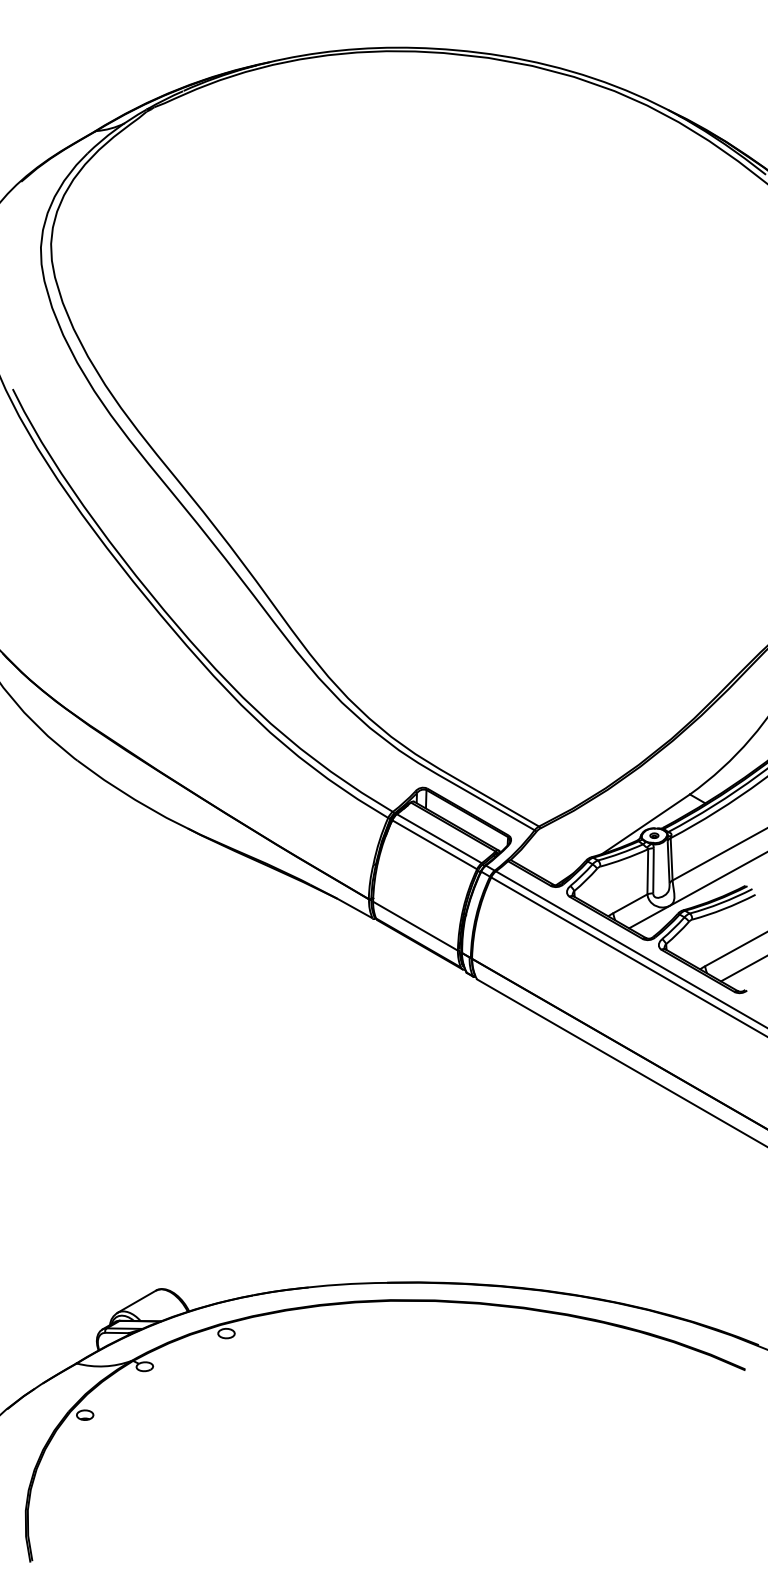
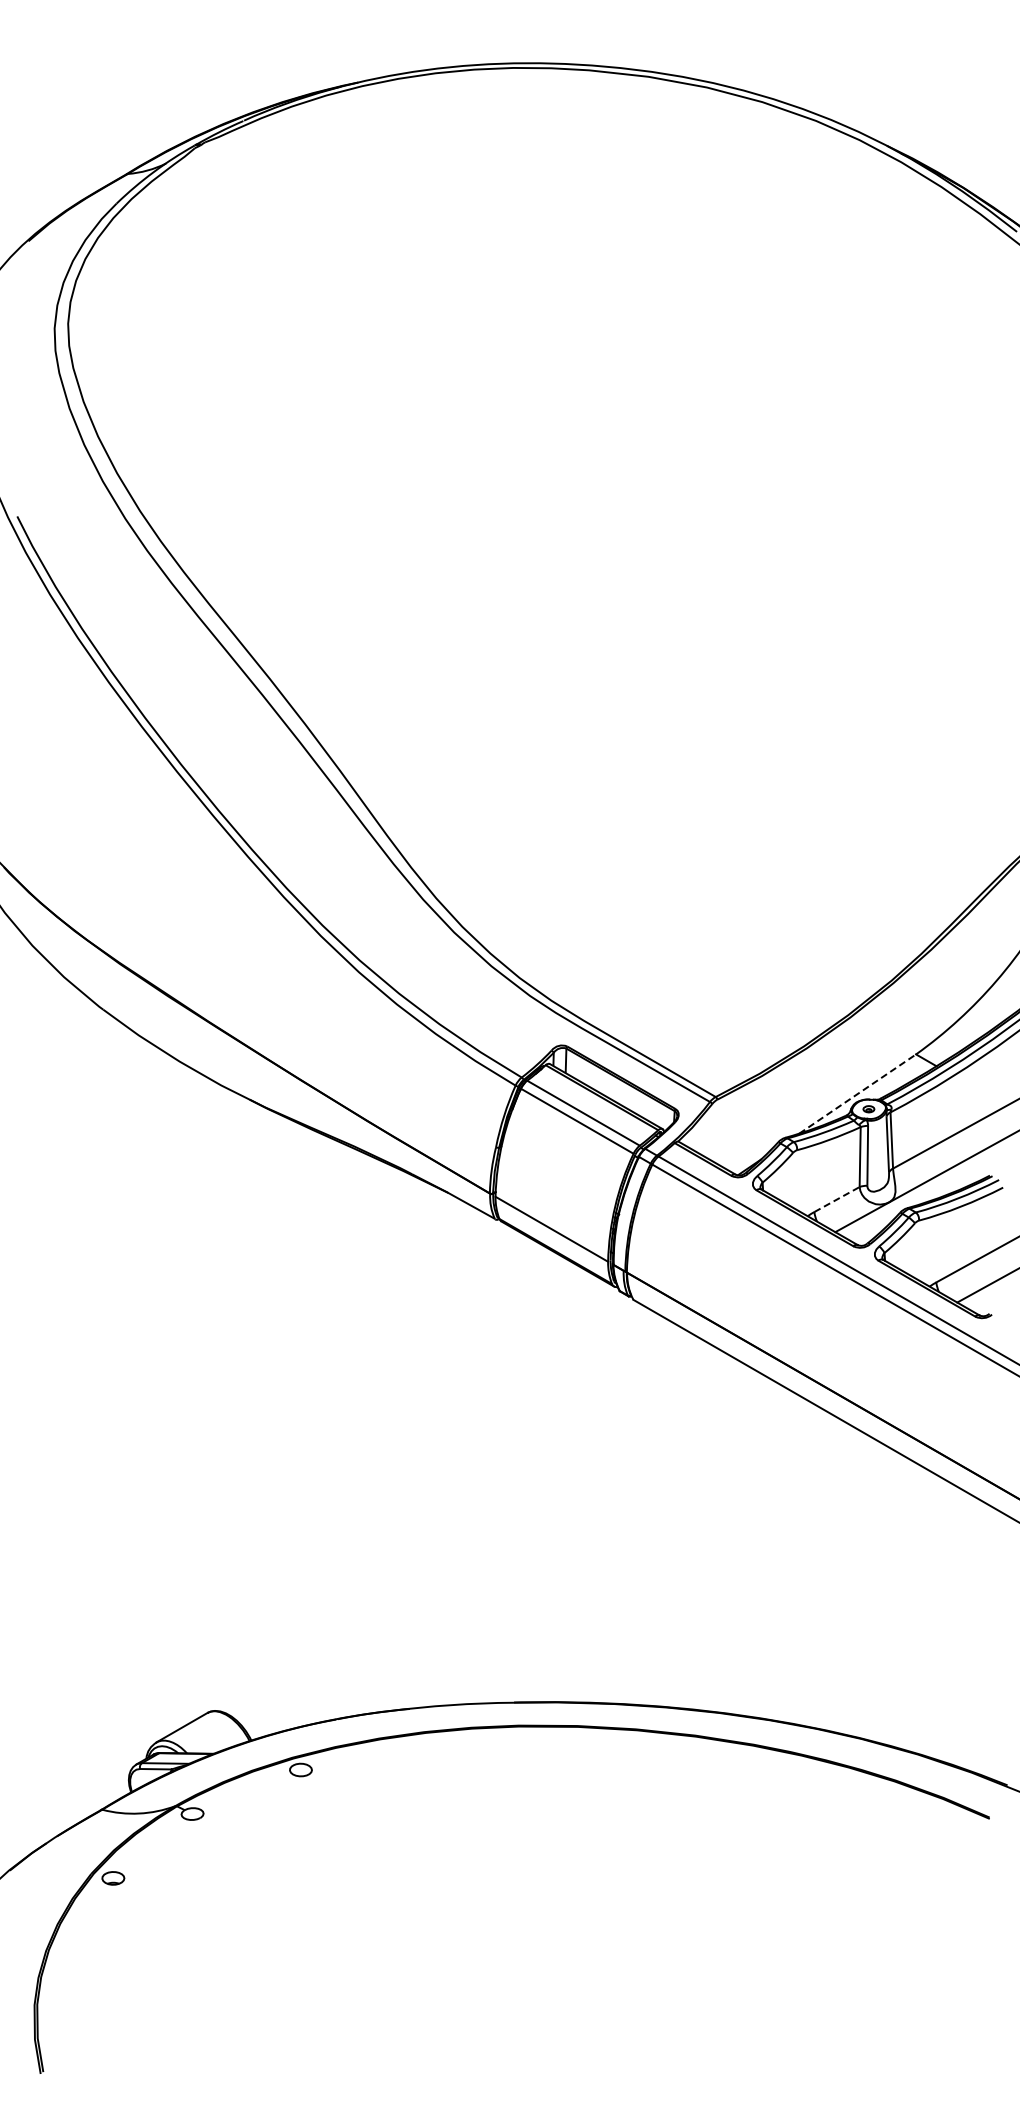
line: (645, 824) -> (857, 1094), solid -> dashed
line: (630, 903) -> (837, 1199), solid -> dashed

